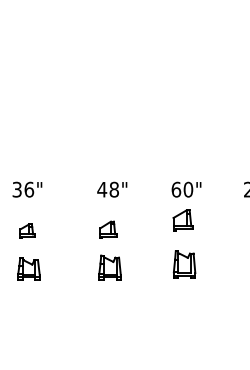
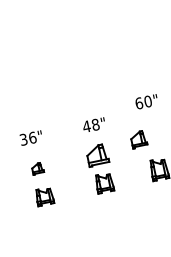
text: (186, 189) -> (146, 101), moved
part: (182, 220) -> (138, 139), moved
part: (108, 229) -> (97, 155), size x1.6

